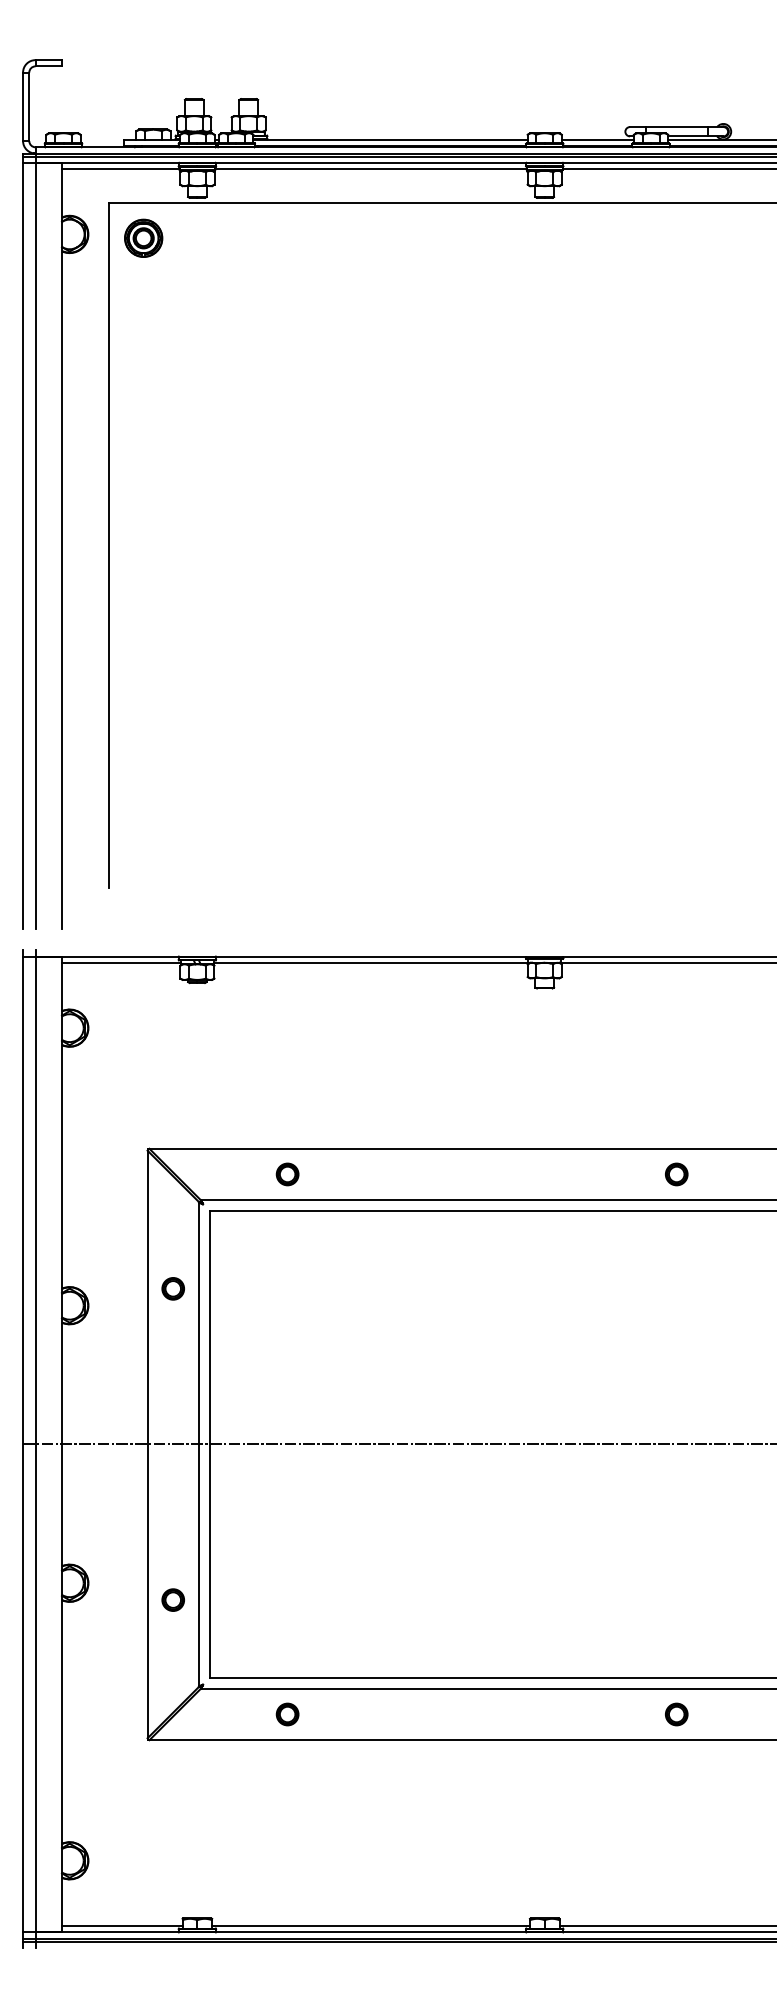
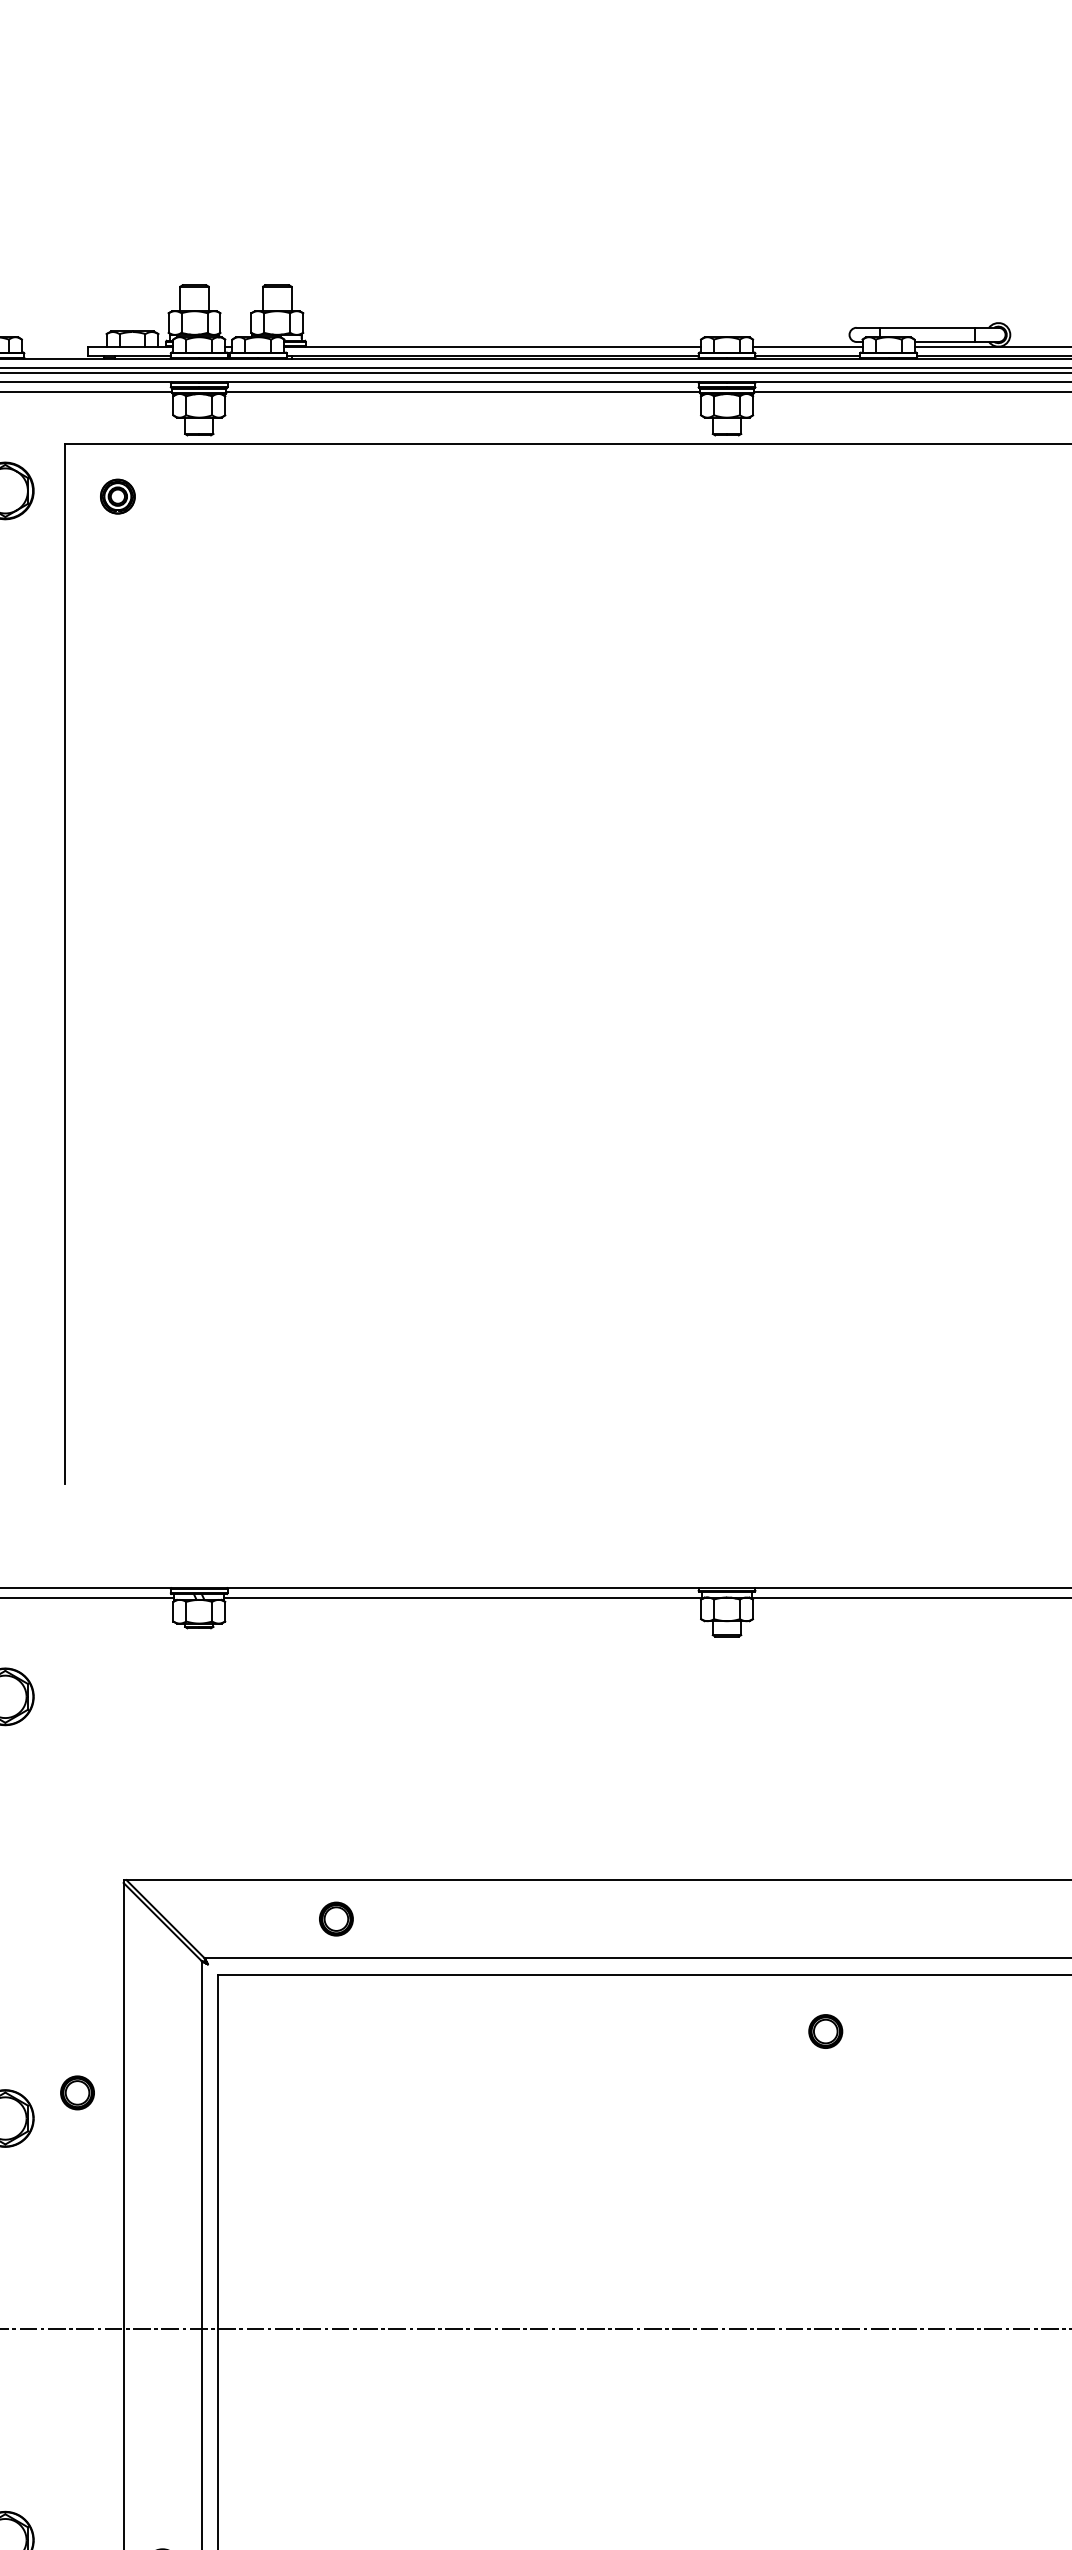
part: (143, 237) -> (117, 495), size x0.6
part: (676, 1174) -> (825, 2031), moved
part: (172, 1288) -> (76, 2092), moved

